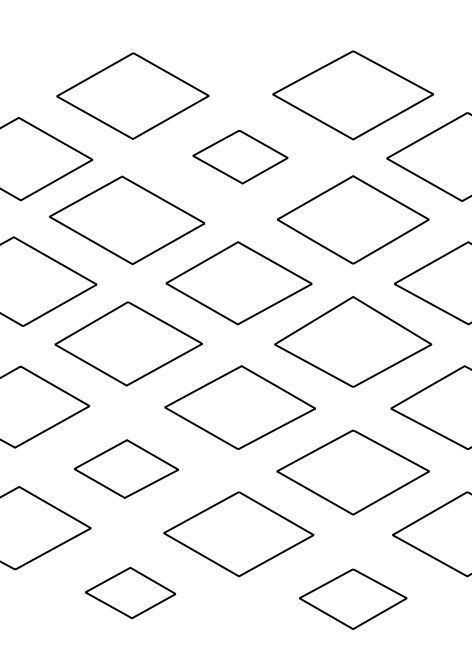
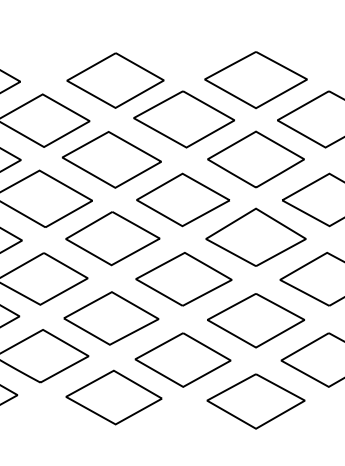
part: (239, 157) -> (183, 119), size x1.67
part: (126, 469) -> (111, 318), size x1.43
part: (129, 592) -> (113, 397), size x1.67
part: (352, 599) -> (255, 401), size x1.43

